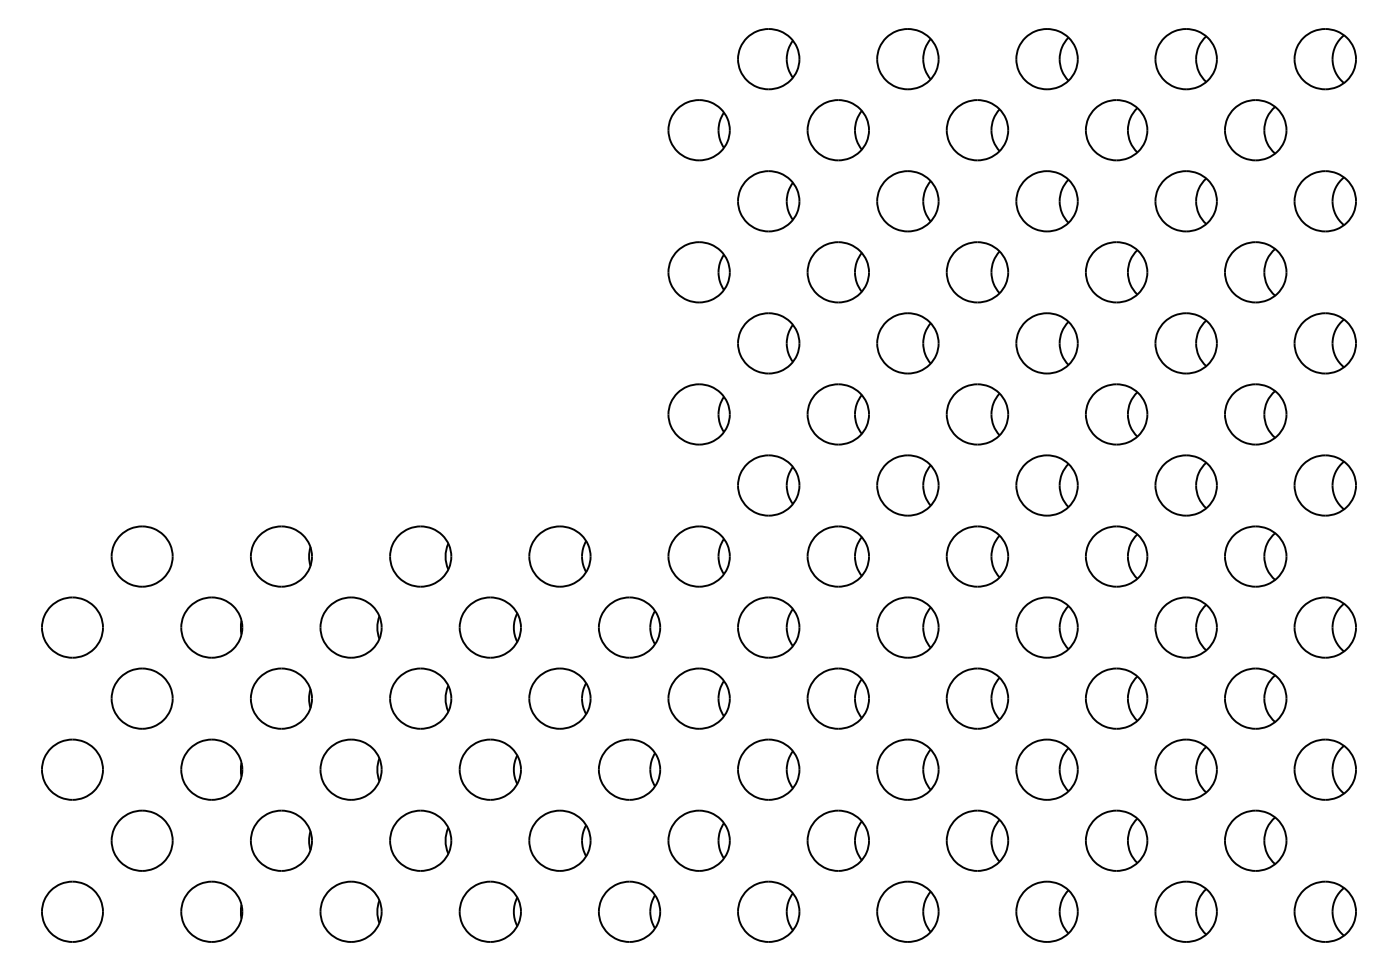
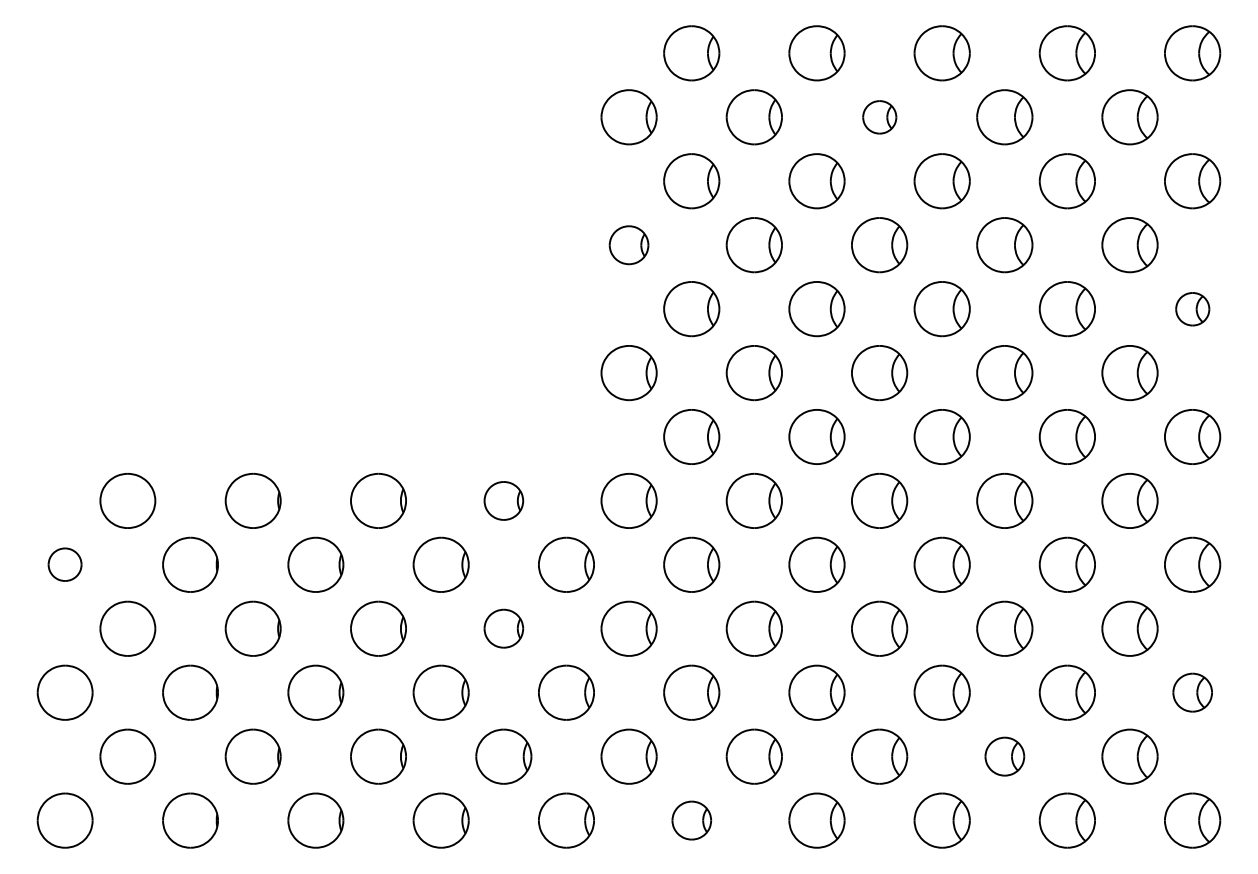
part: (977, 130) -> (879, 117), size x0.6
part: (698, 272) -> (628, 245), size x0.7
part: (1325, 343) -> (1192, 309), size x0.6
part: (559, 556) -> (503, 500), size x0.7
part: (71, 627) -> (64, 564), size x0.6
part: (559, 698) -> (503, 628), size x0.7
part: (1325, 769) -> (1192, 692), size x0.7
part: (1116, 840) -> (1004, 756), size x0.7
part: (768, 911) -> (691, 820), size x0.7

